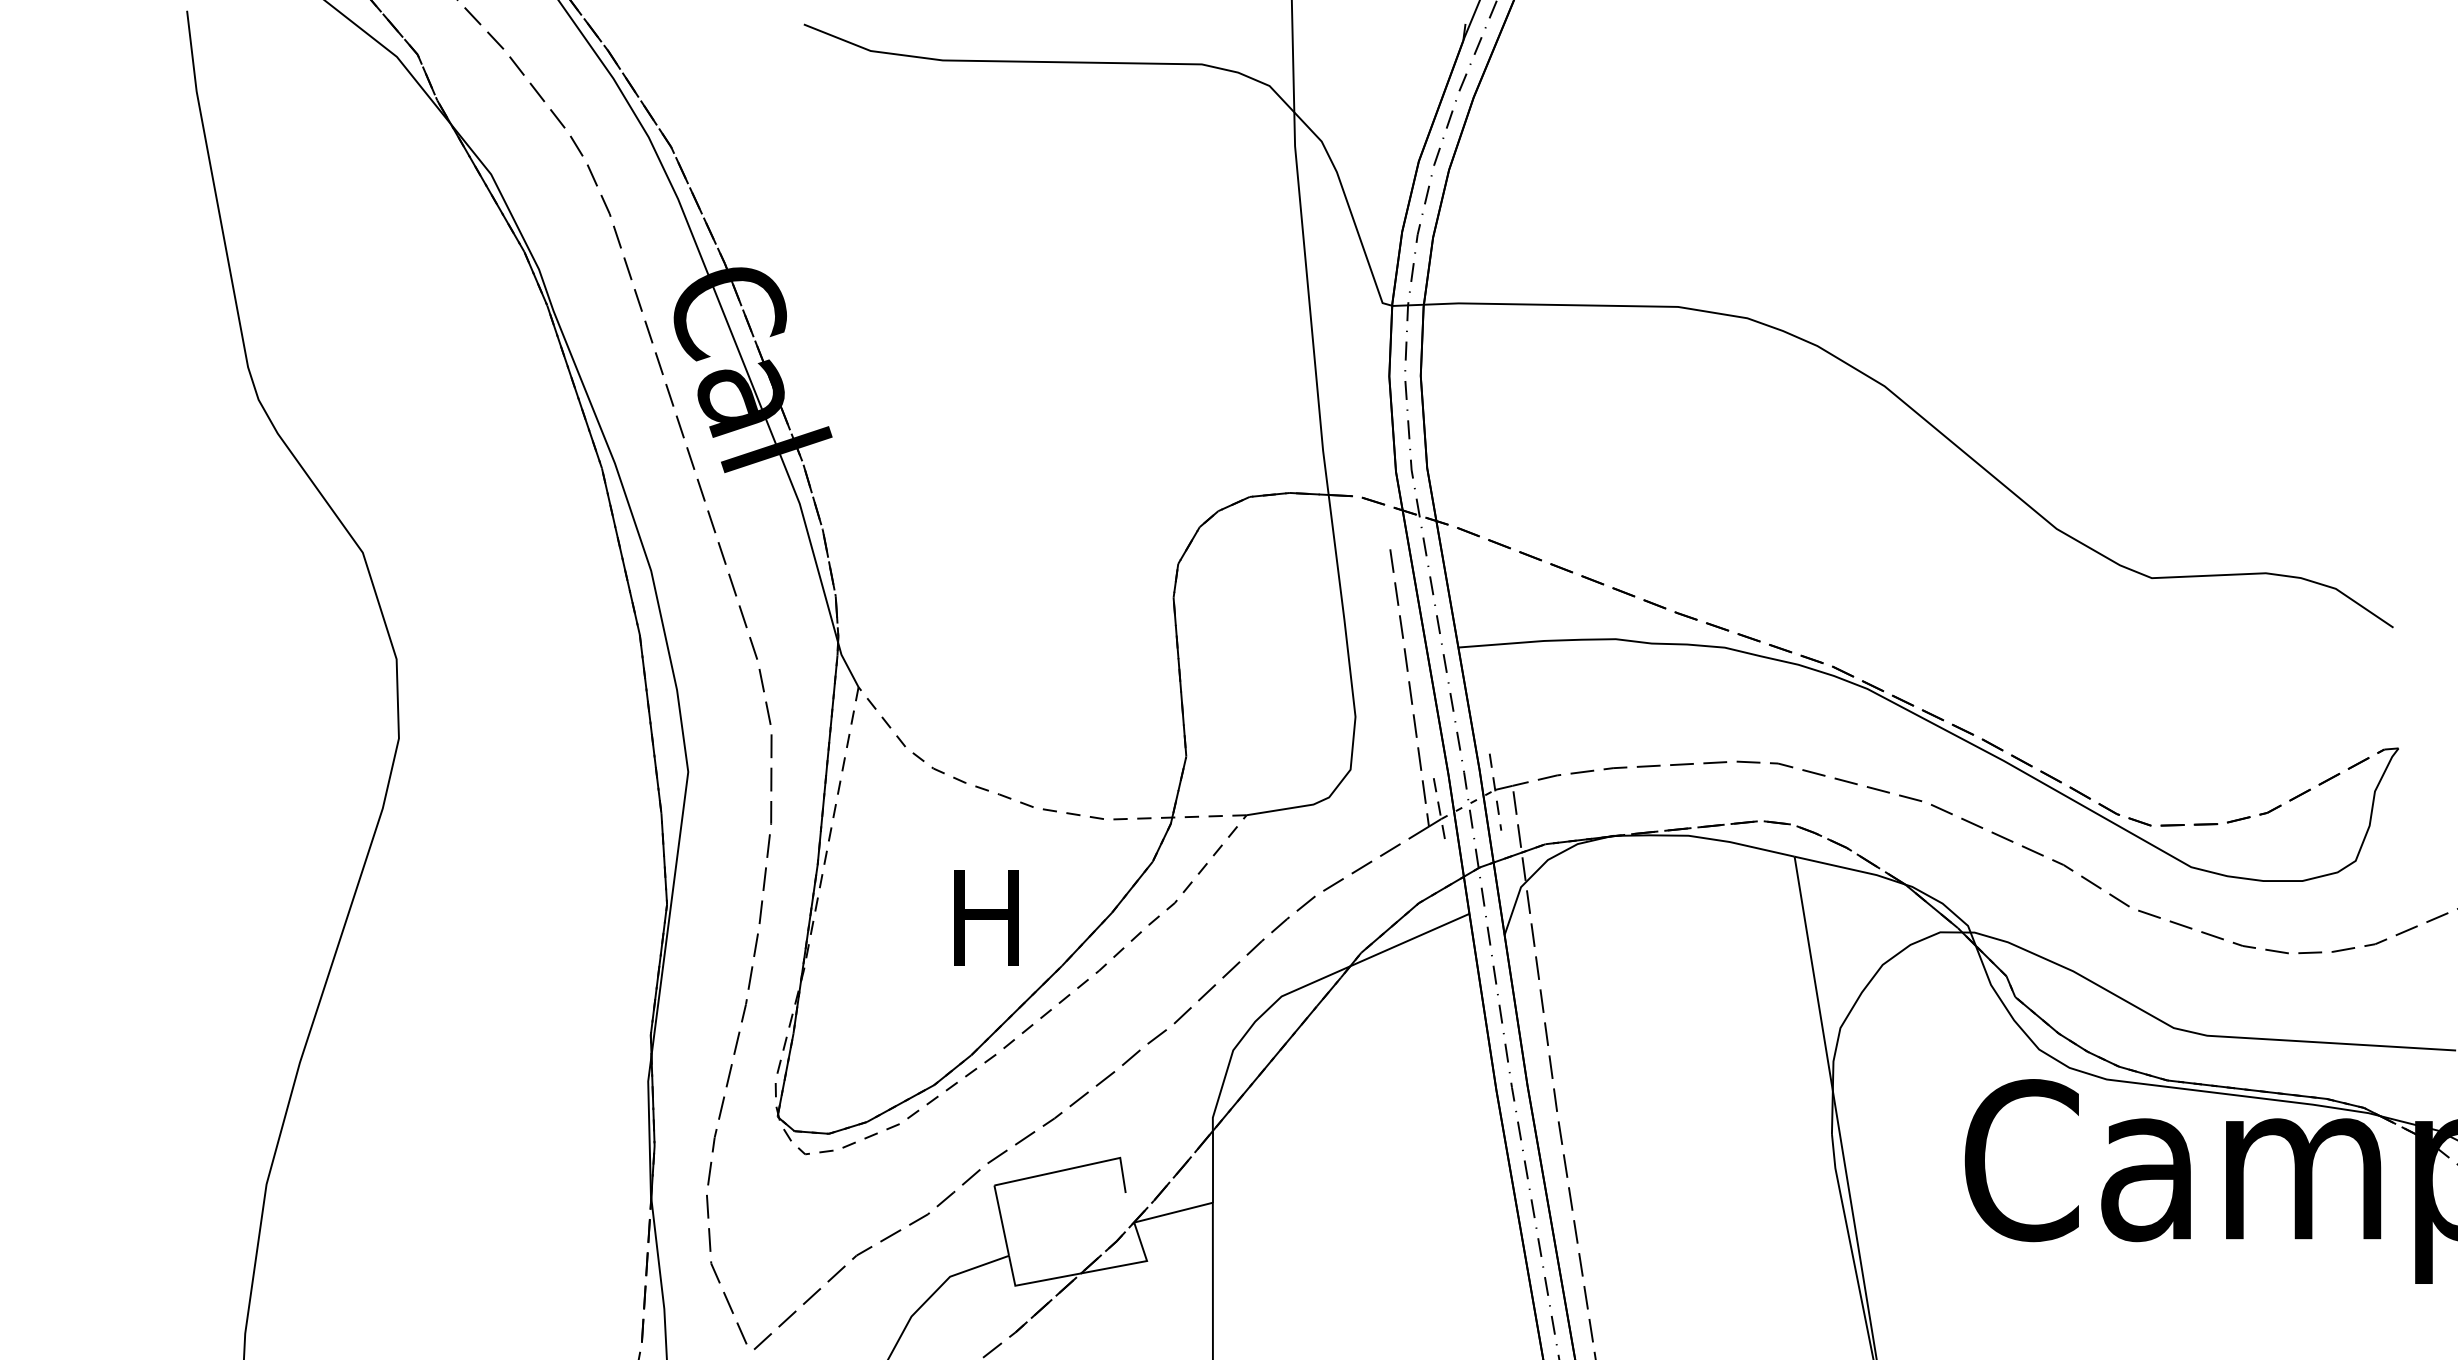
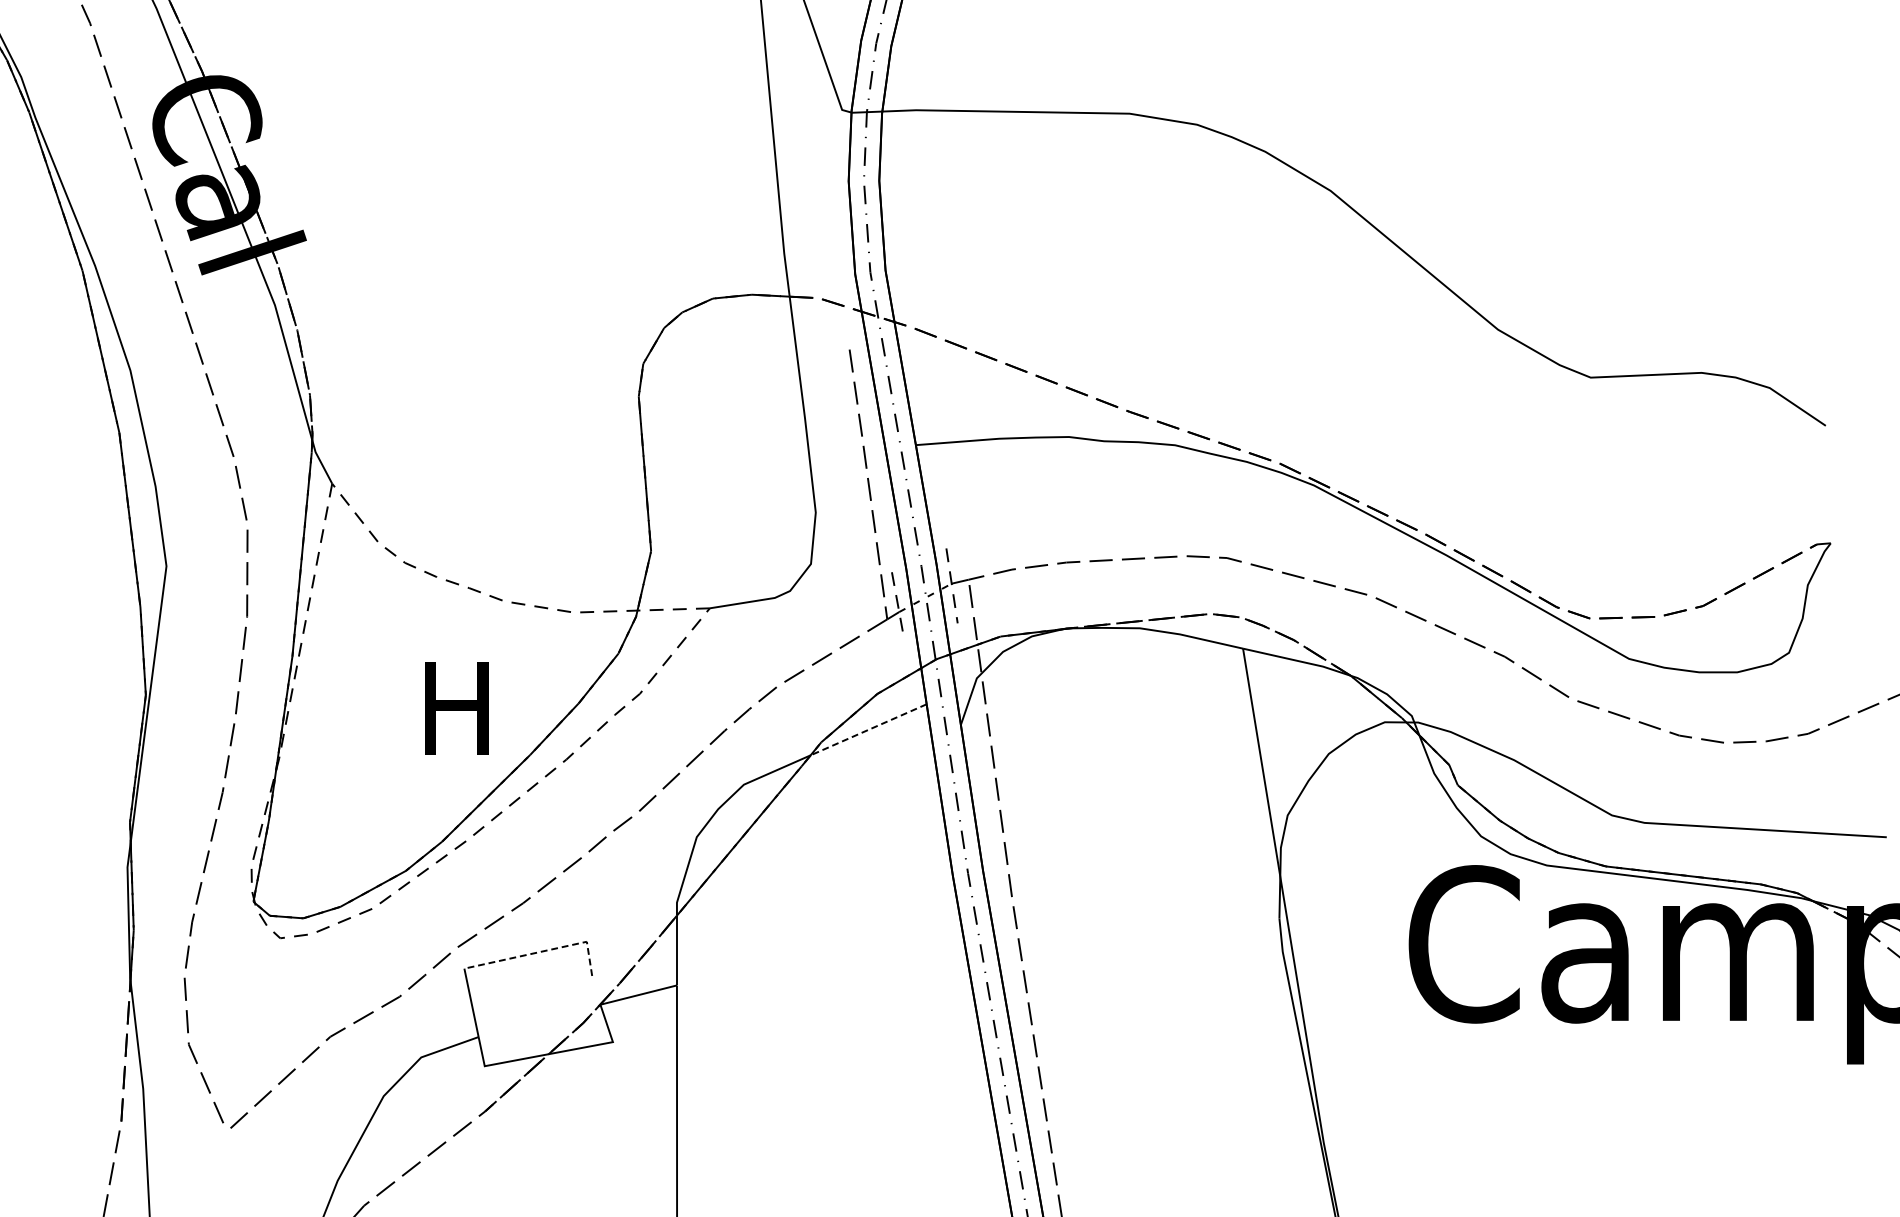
line: (1409, 940) -> (868, 730), solid -> dashed
line: (1075, 1167) -> (543, 951), solid -> dashed

